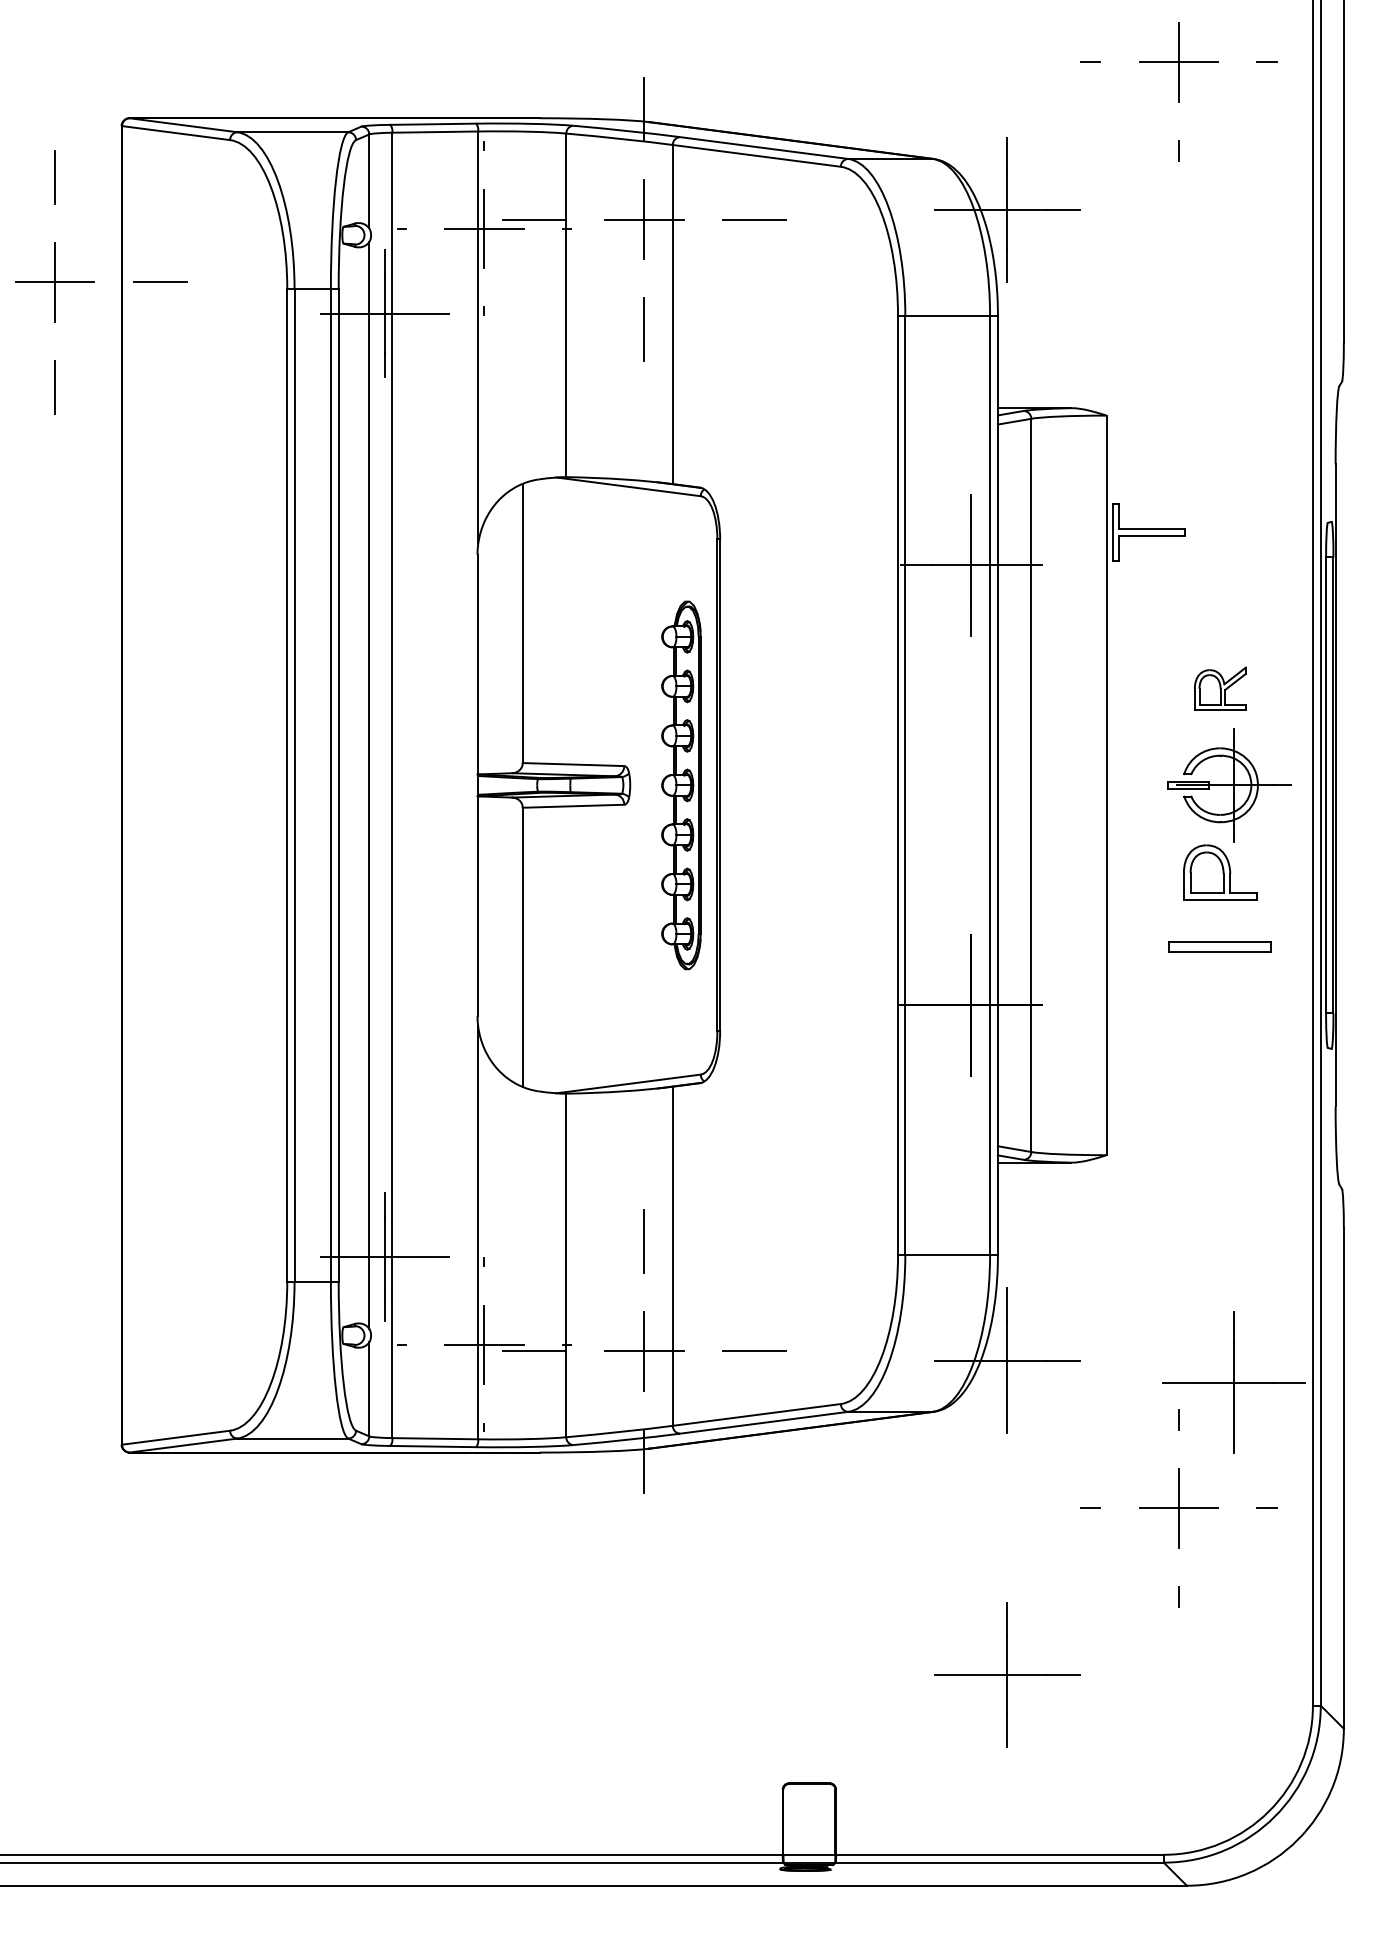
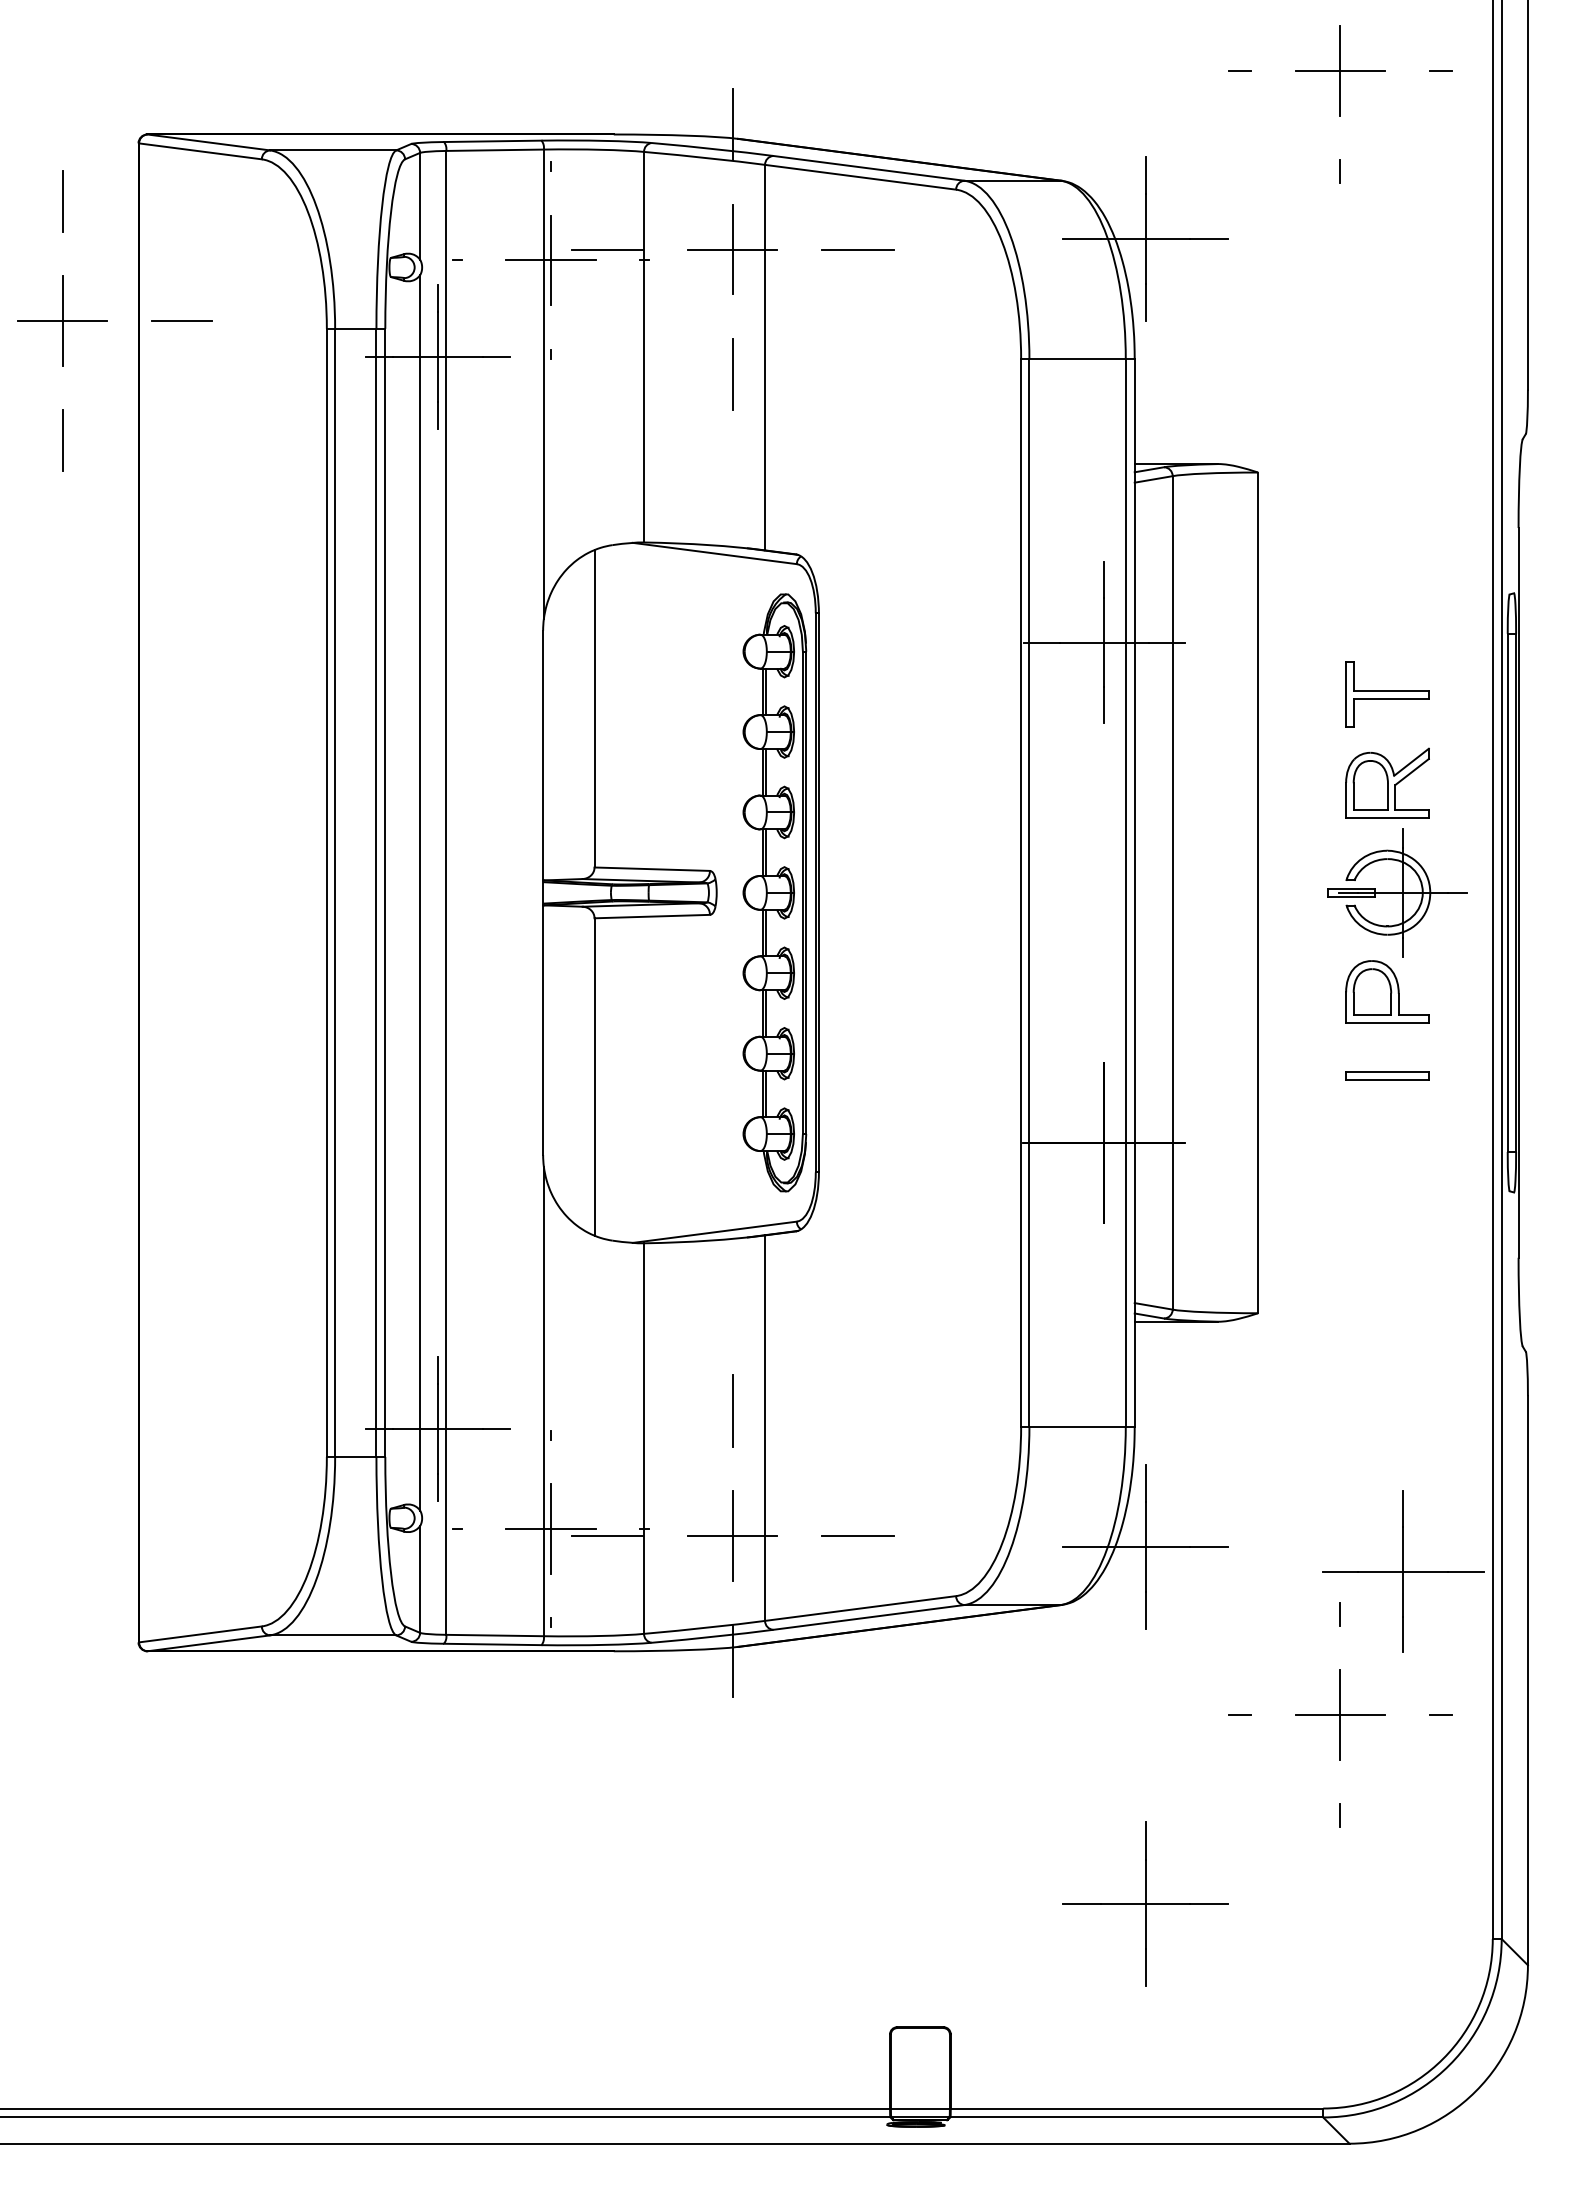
part: (1149, 532) -> (1387, 694), moved
part: (1220, 688) -> (1387, 782), size x1.43
part: (681, 785) -> (774, 892), size x1.43
part: (1220, 946) -> (1387, 1075), size x0.71

